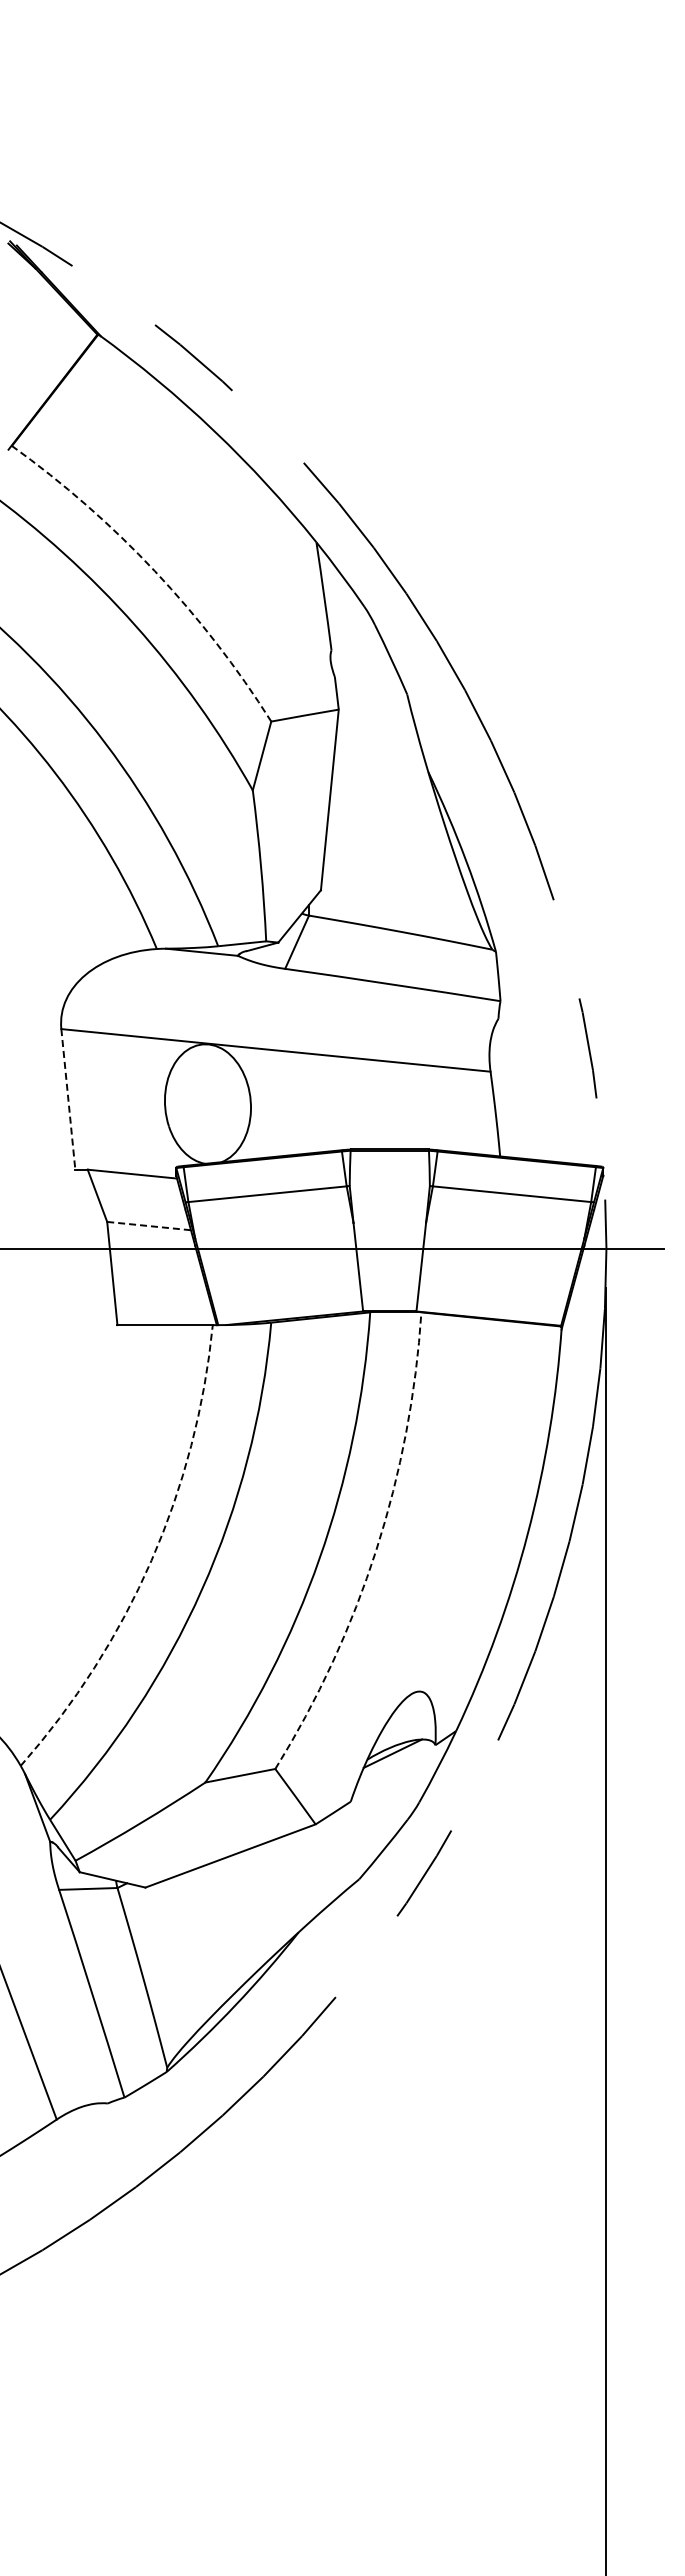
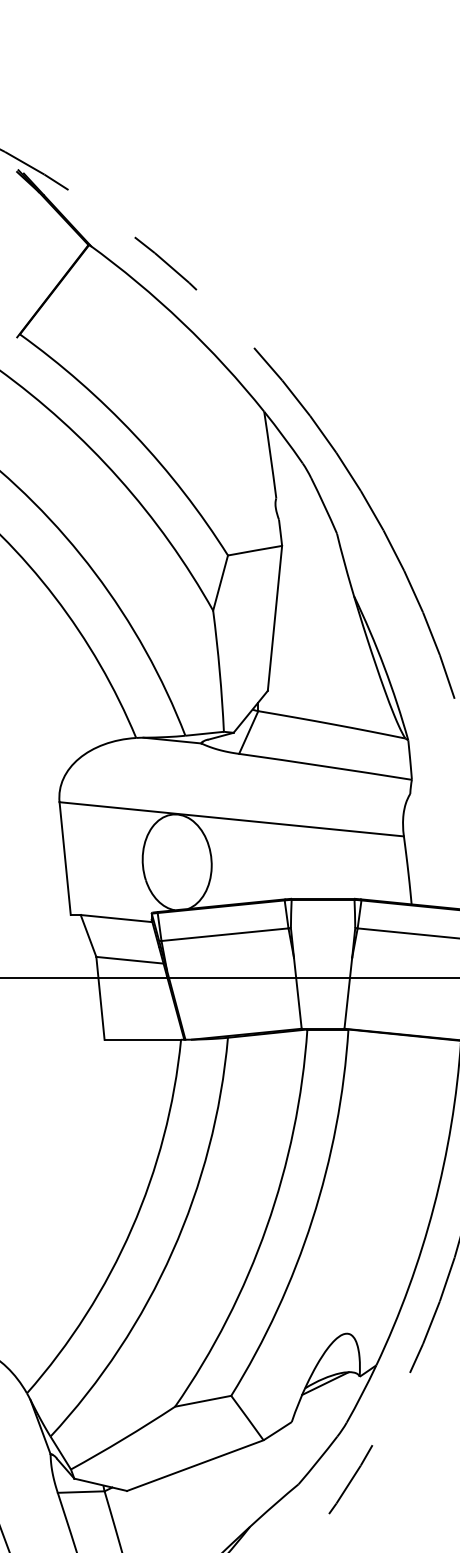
arc: (154, 571) -> (134, 435), dashed -> solid
line: (68, 1099) -> (65, 858), dashed -> solid
line: (149, 1226) -> (130, 960), dashed -> solid
arc: (376, 1549) -> (312, 1219), dashed -> solid
arc: (151, 1560) -> (131, 1228), dashed -> solid

